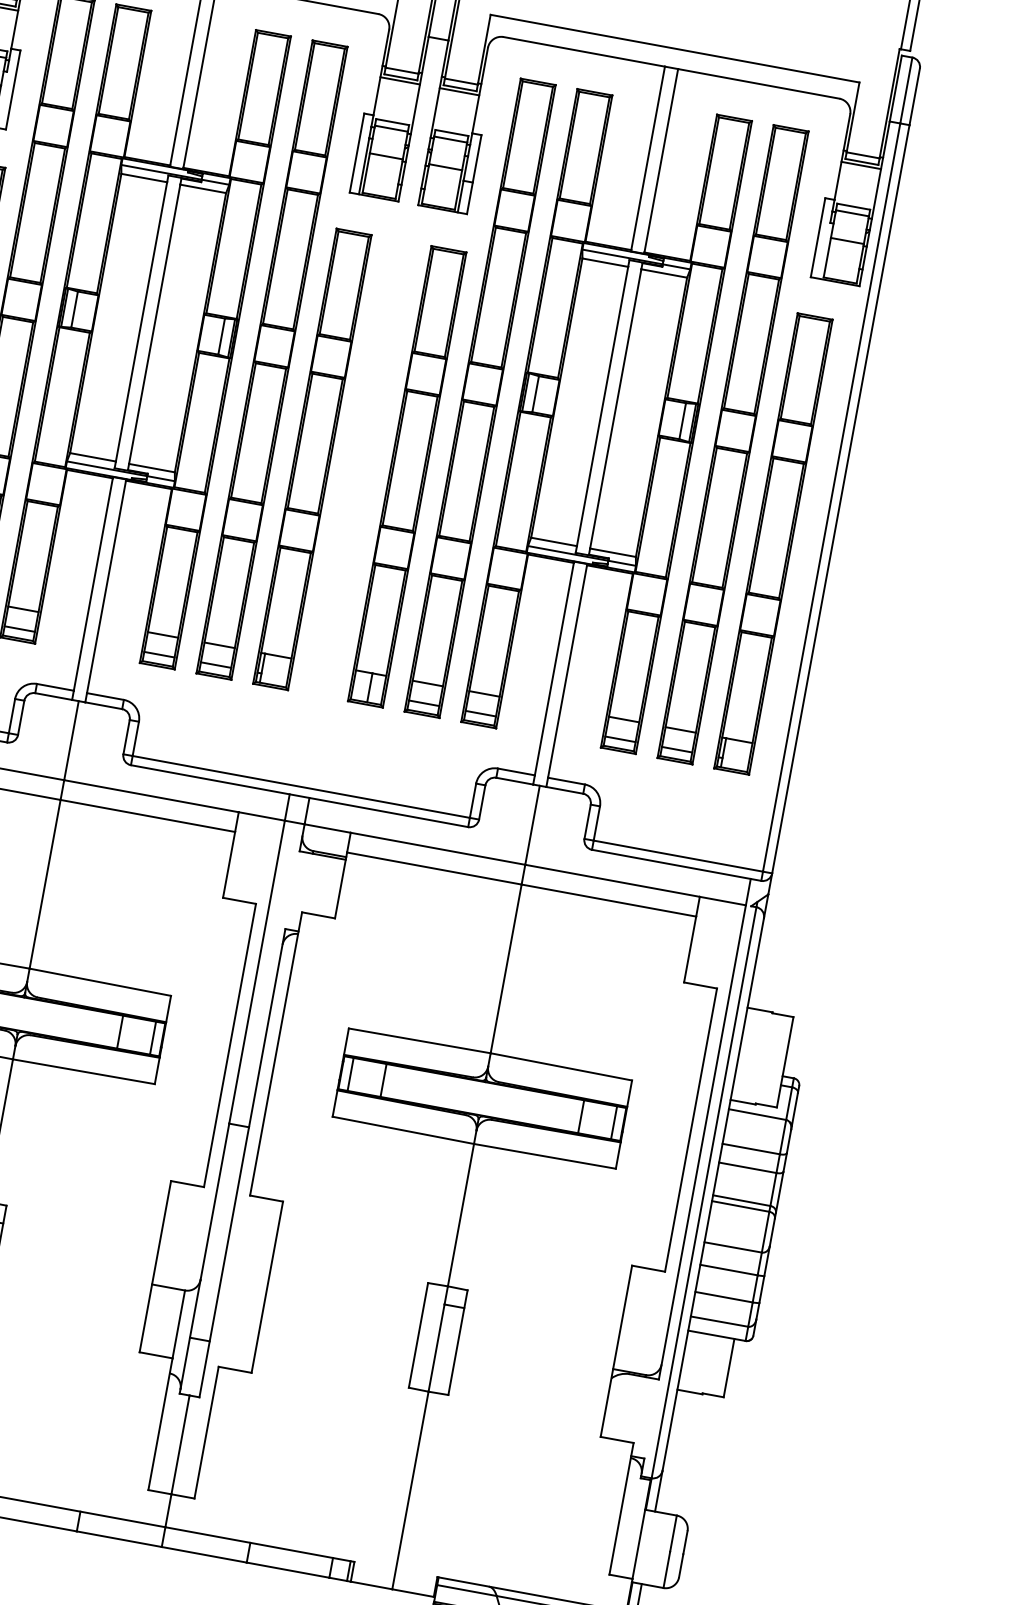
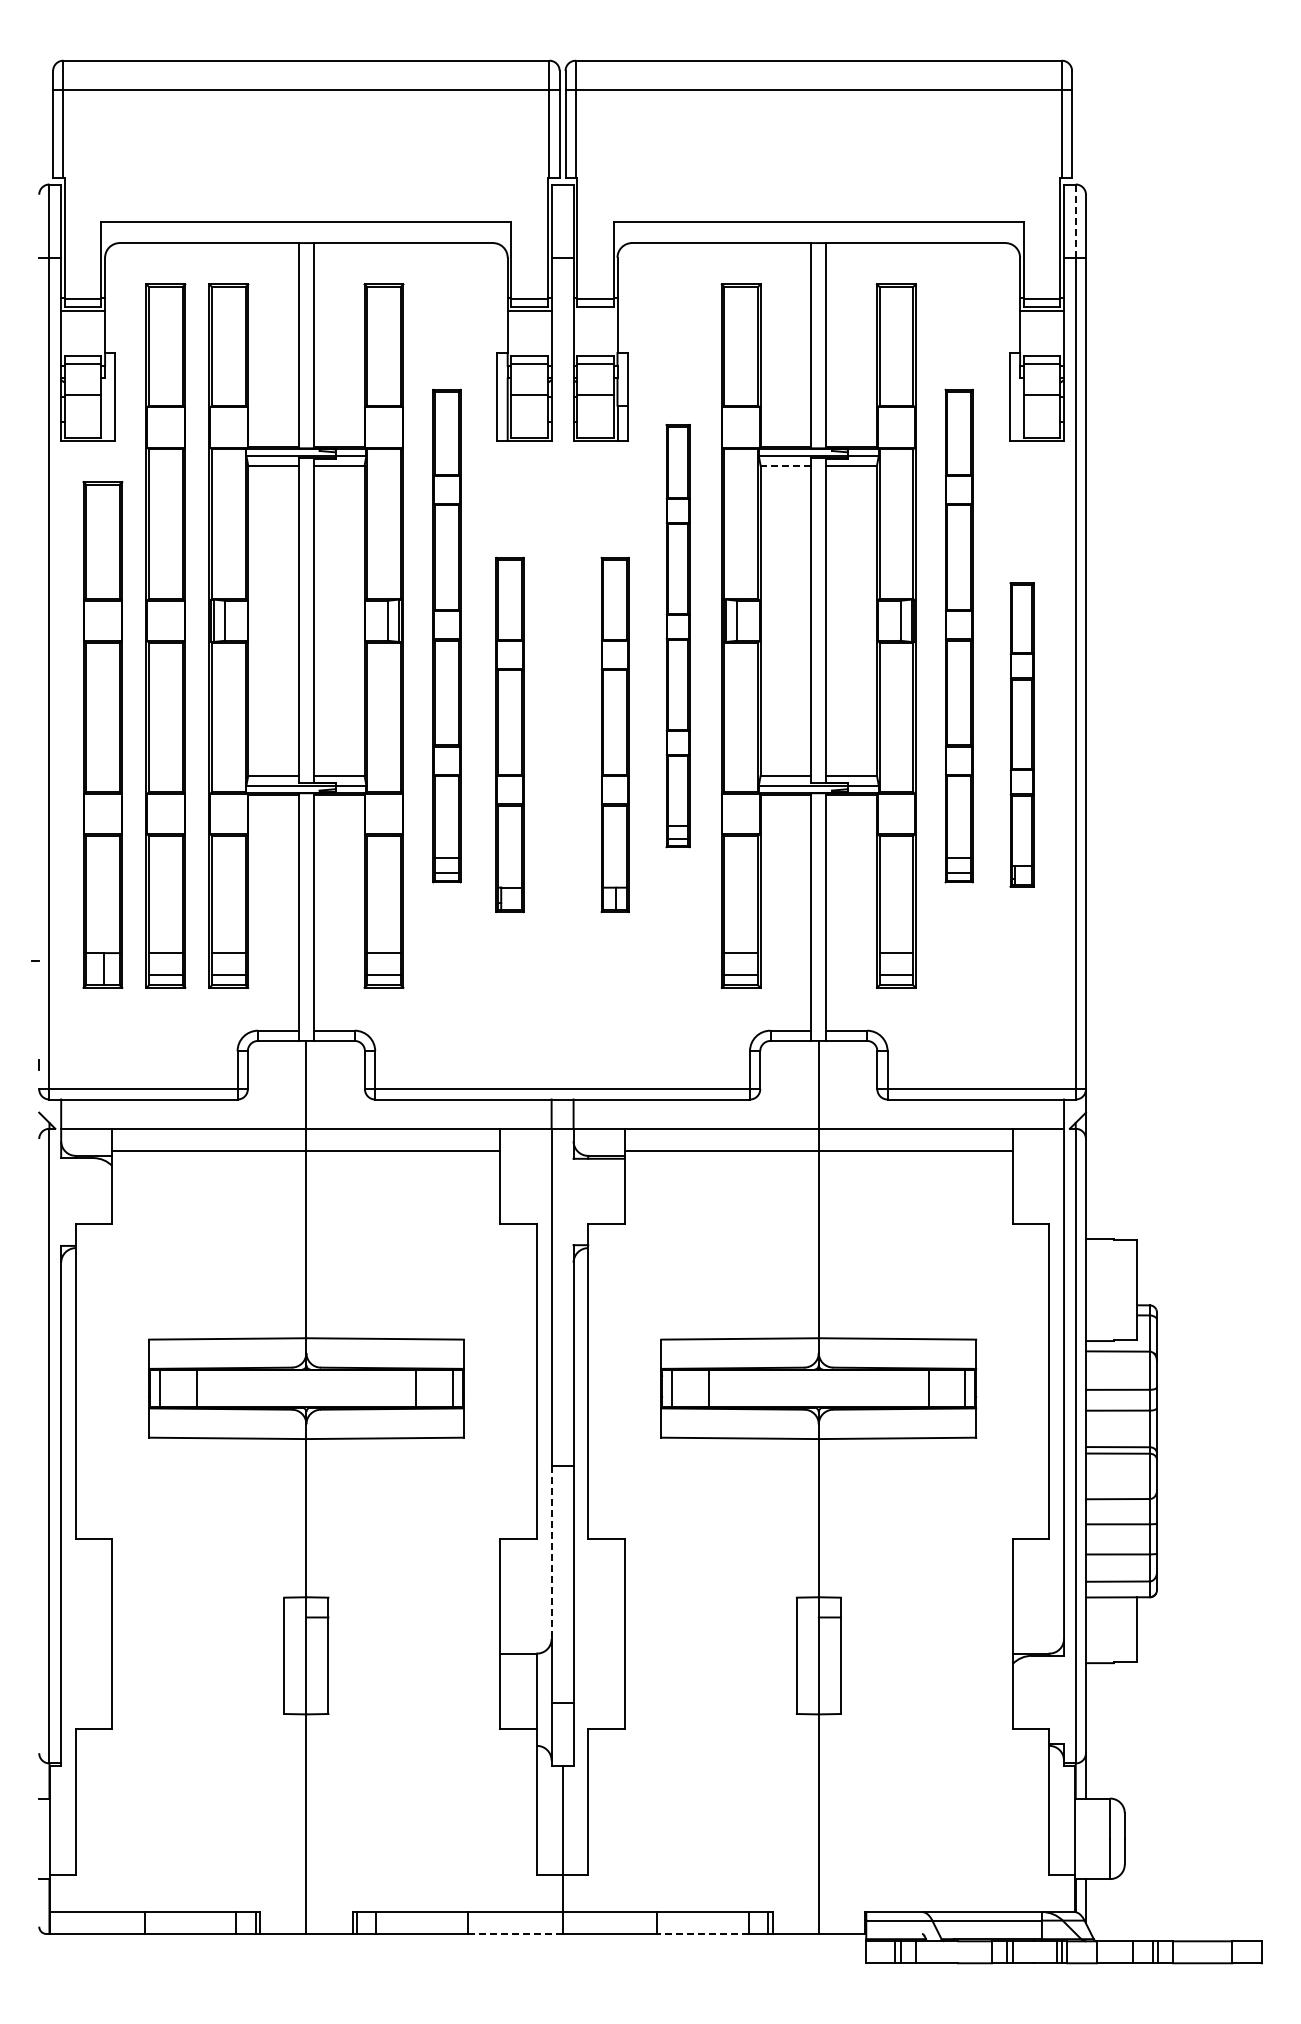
line: (906, 90) -> (1075, 221), solid -> dashed
line: (459, 91) -> (595, 310), removed
line: (604, 262) -> (785, 465), solid -> dashed
part: (271, 359) -> (446, 635), size x0.7
part: (479, 397) -> (677, 635), size x0.6
part: (732, 444) -> (958, 635), size x0.7
part: (312, 458) -> (509, 734), size x0.7
part: (406, 476) -> (614, 734), size x0.7
part: (772, 543) -> (1021, 734), size x0.6
line: (214, 1201) -> (551, 1552), solid -> dashed
line: (118, 1539) -> (514, 1934), solid -> dashed
line: (287, 1570) -> (702, 1934), solid -> dashed

